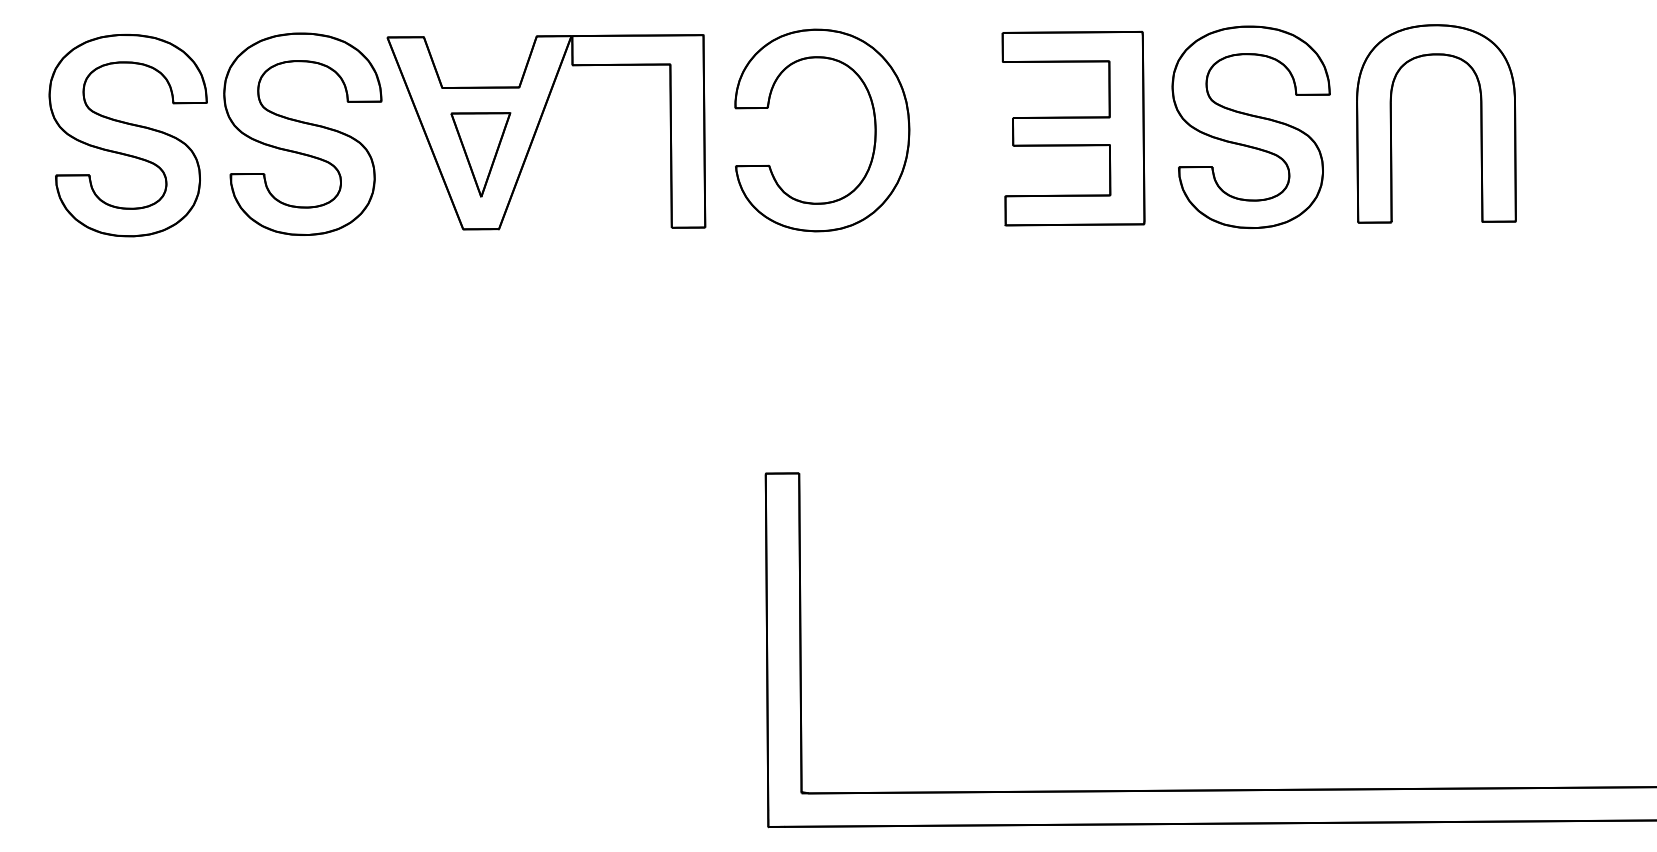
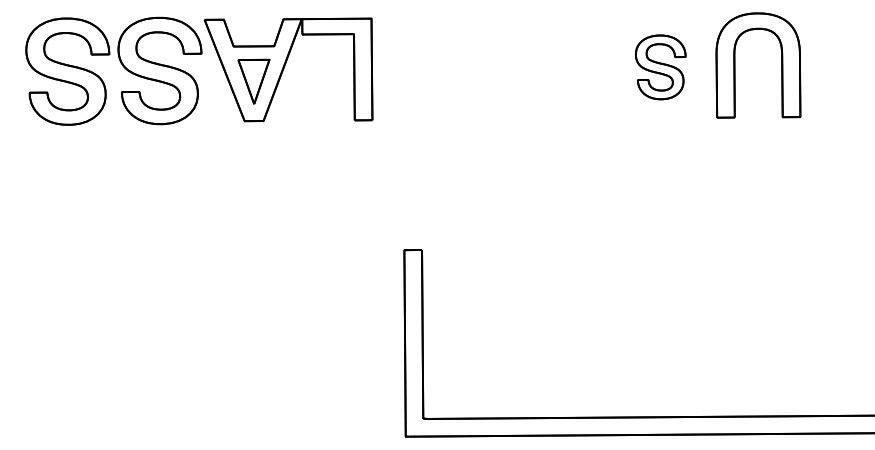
part: (872, 116) -> (460, 61), removed
part: (1072, 127) -> (566, 67), removed
part: (1250, 127) -> (660, 67), size x0.6

